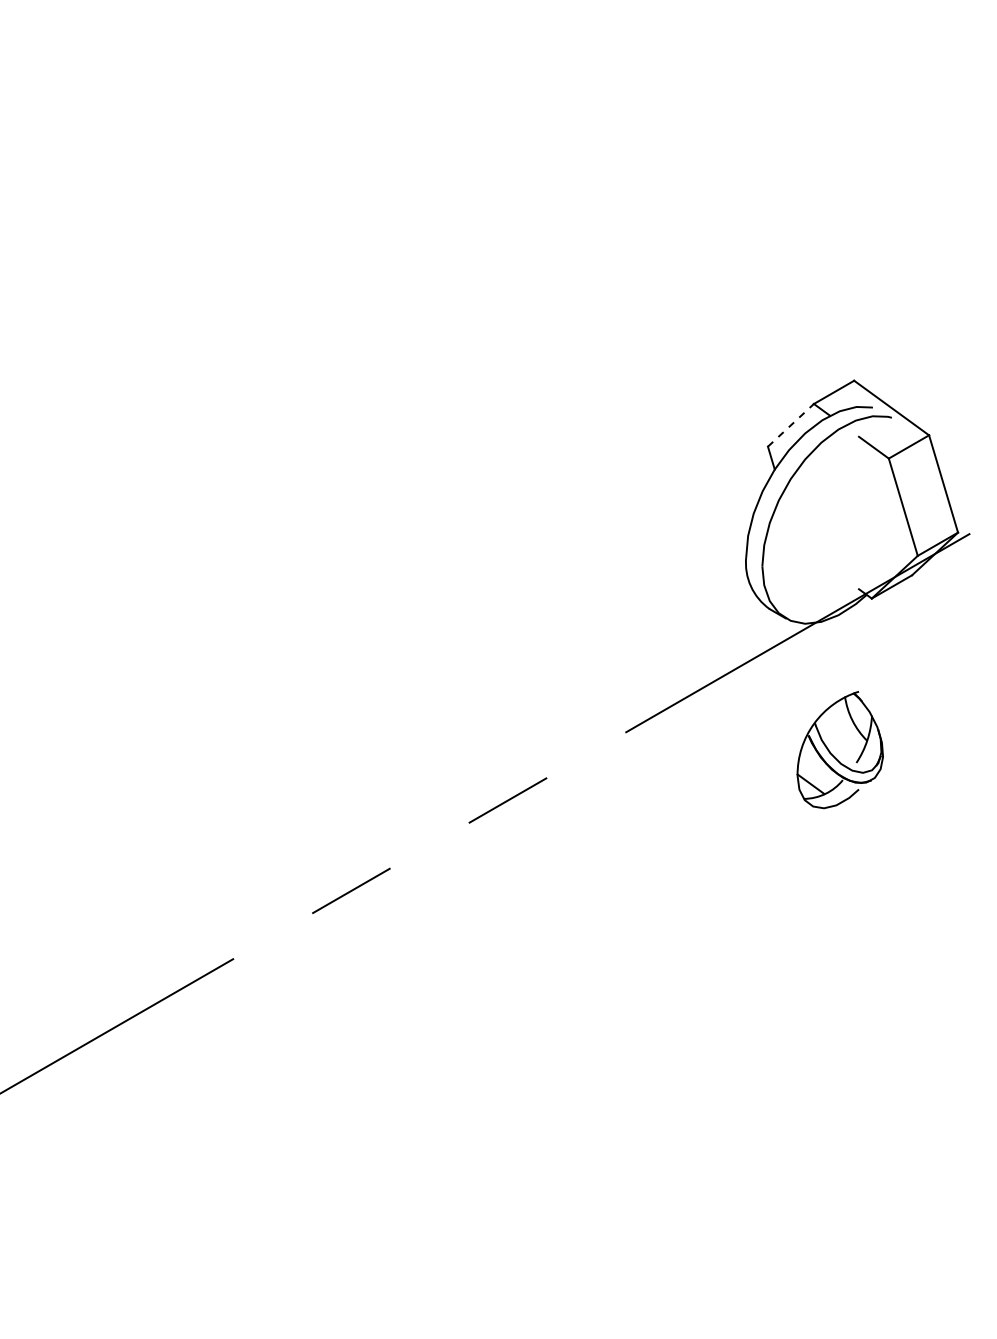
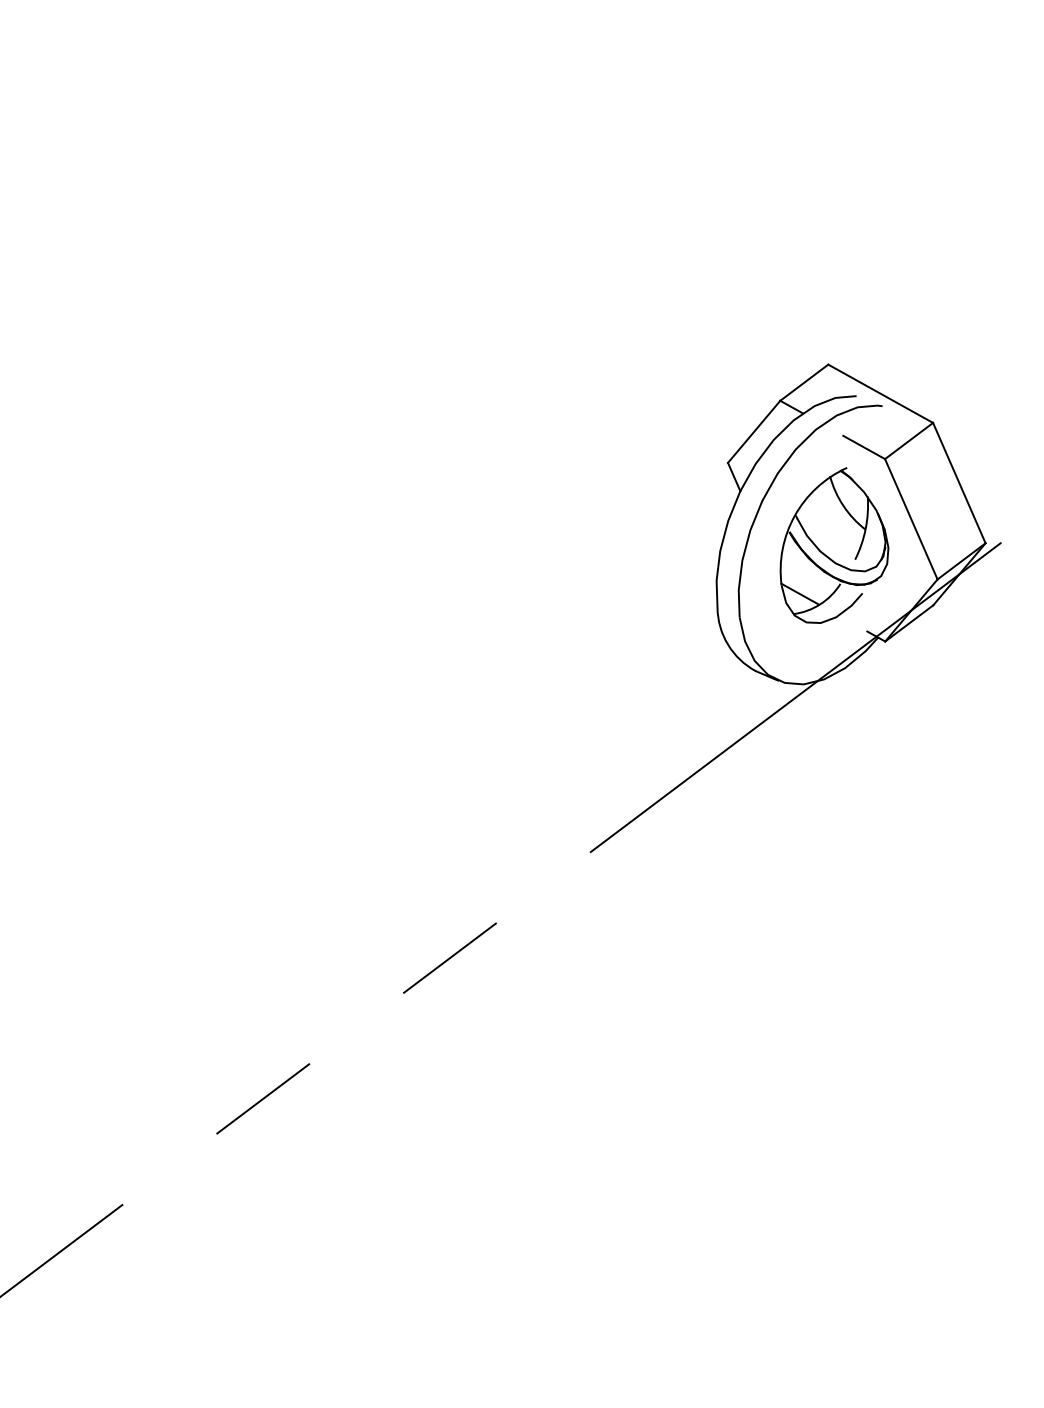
line: (791, 425) -> (754, 431), dashed -> solid
part: (839, 750) -> (831, 546), moved

